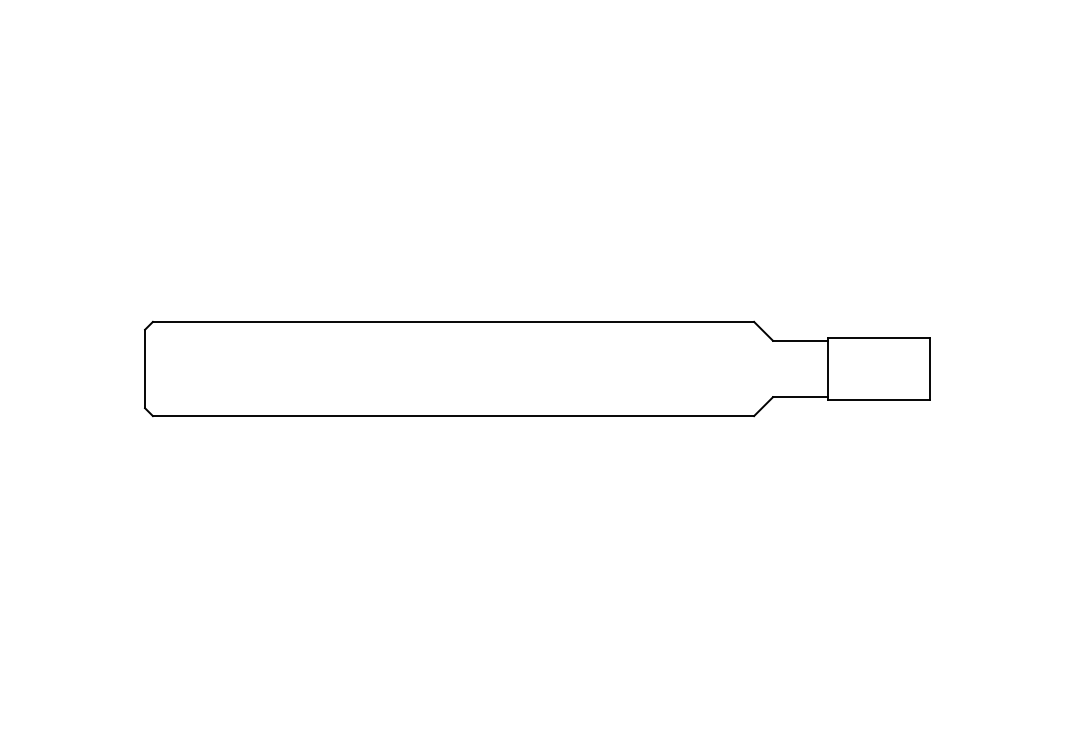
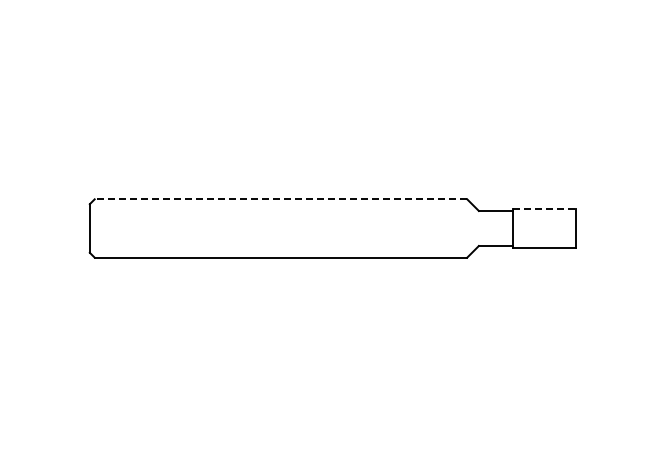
line: (452, 322) -> (280, 199), solid -> dashed
line: (878, 338) -> (544, 209), solid -> dashed

